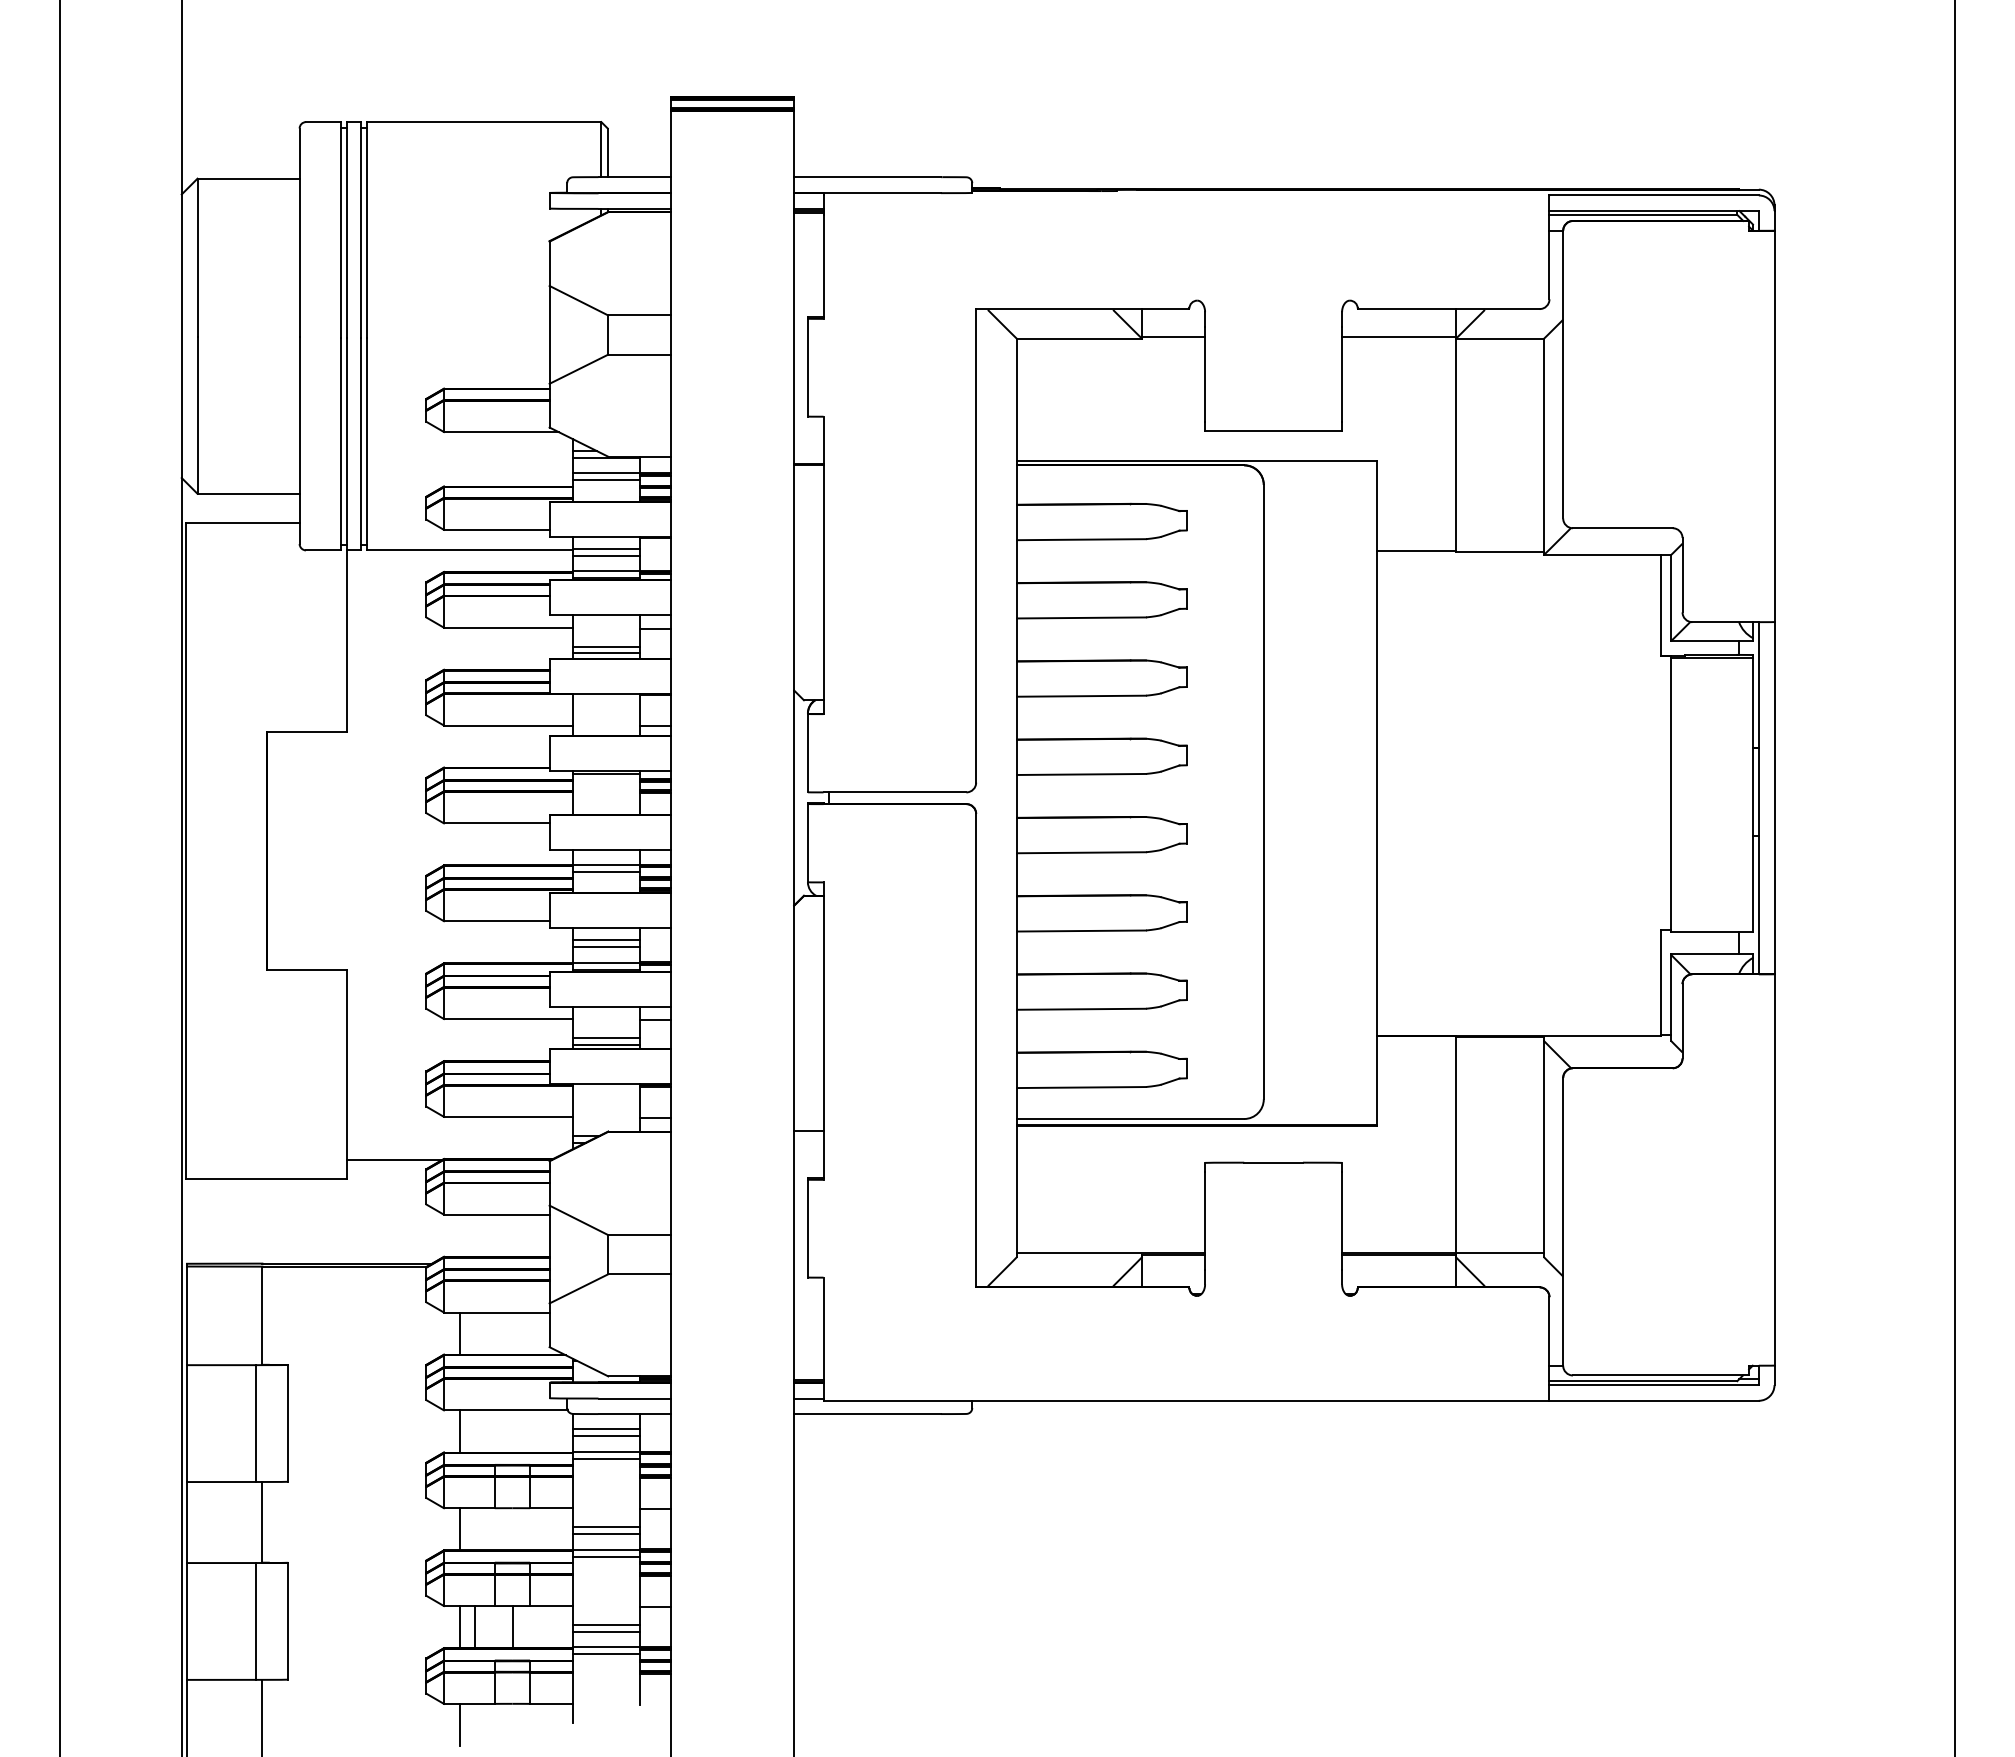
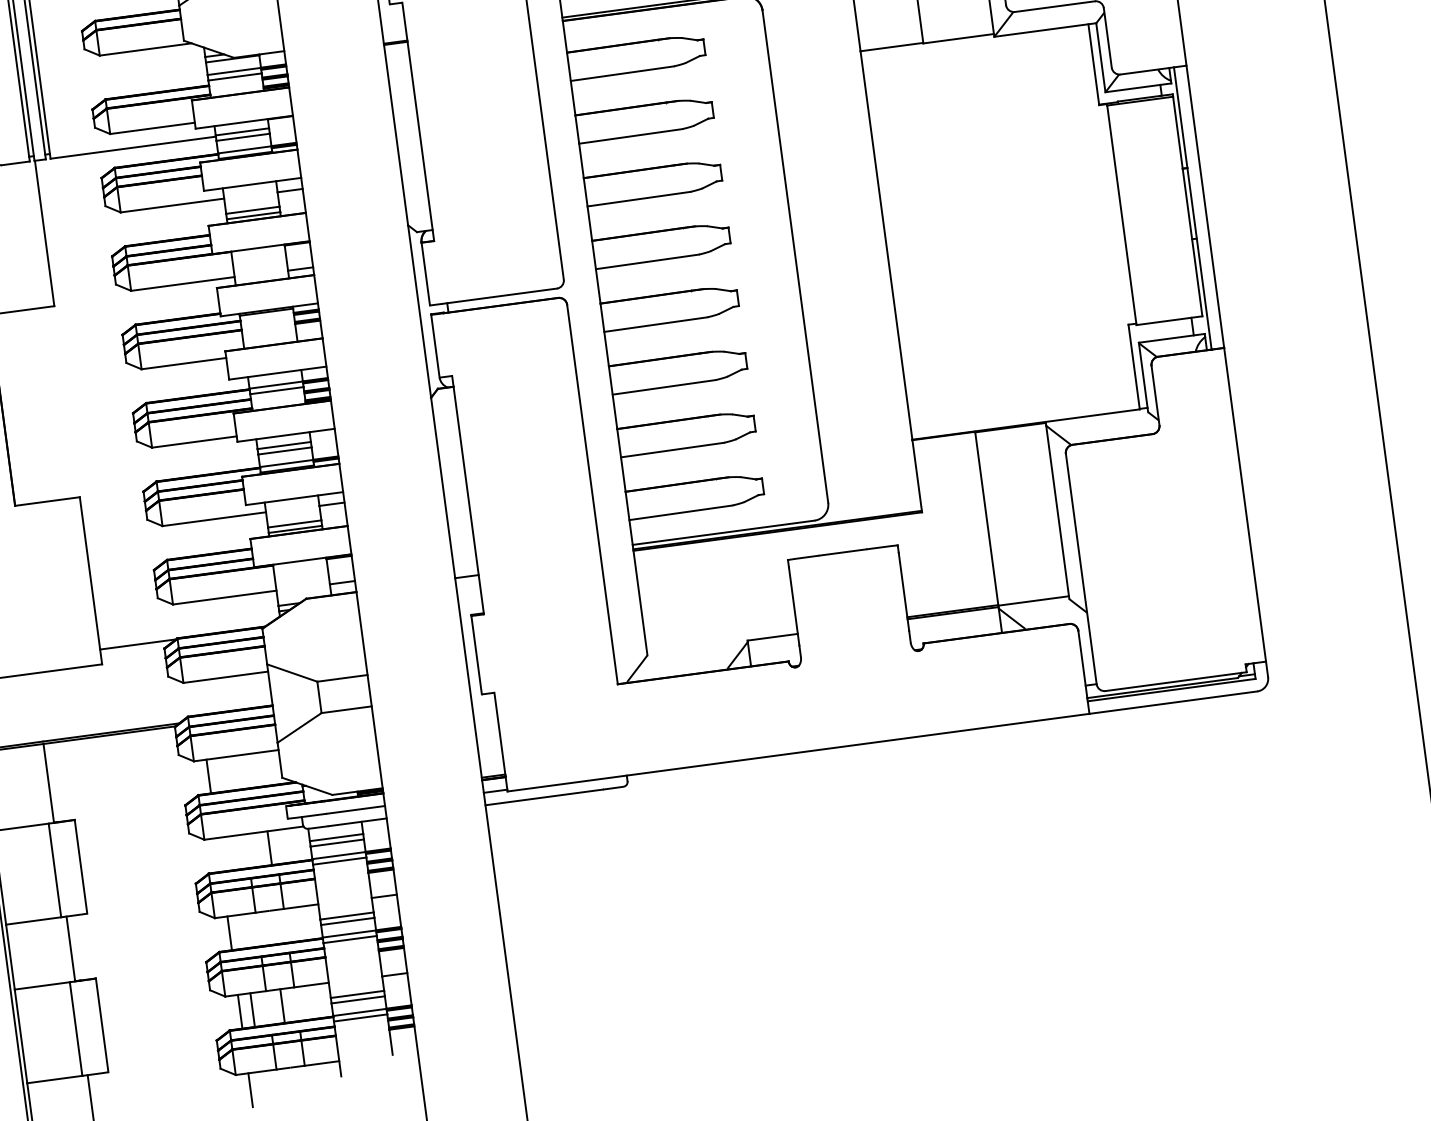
line: (1111, 1252) -> (722, 641), removed
line: (459, 1431) -> (269, 848), moved

